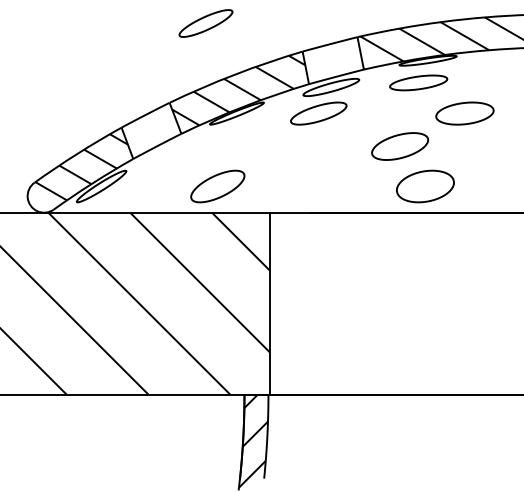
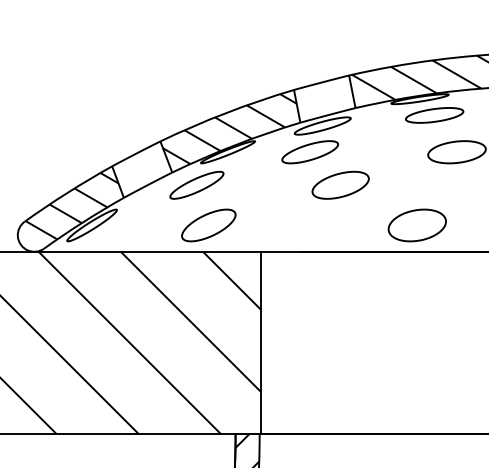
part: (205, 23) -> (196, 185), moved
part: (418, 82) -> (434, 114), moved
part: (400, 146) -> (341, 185), moved

